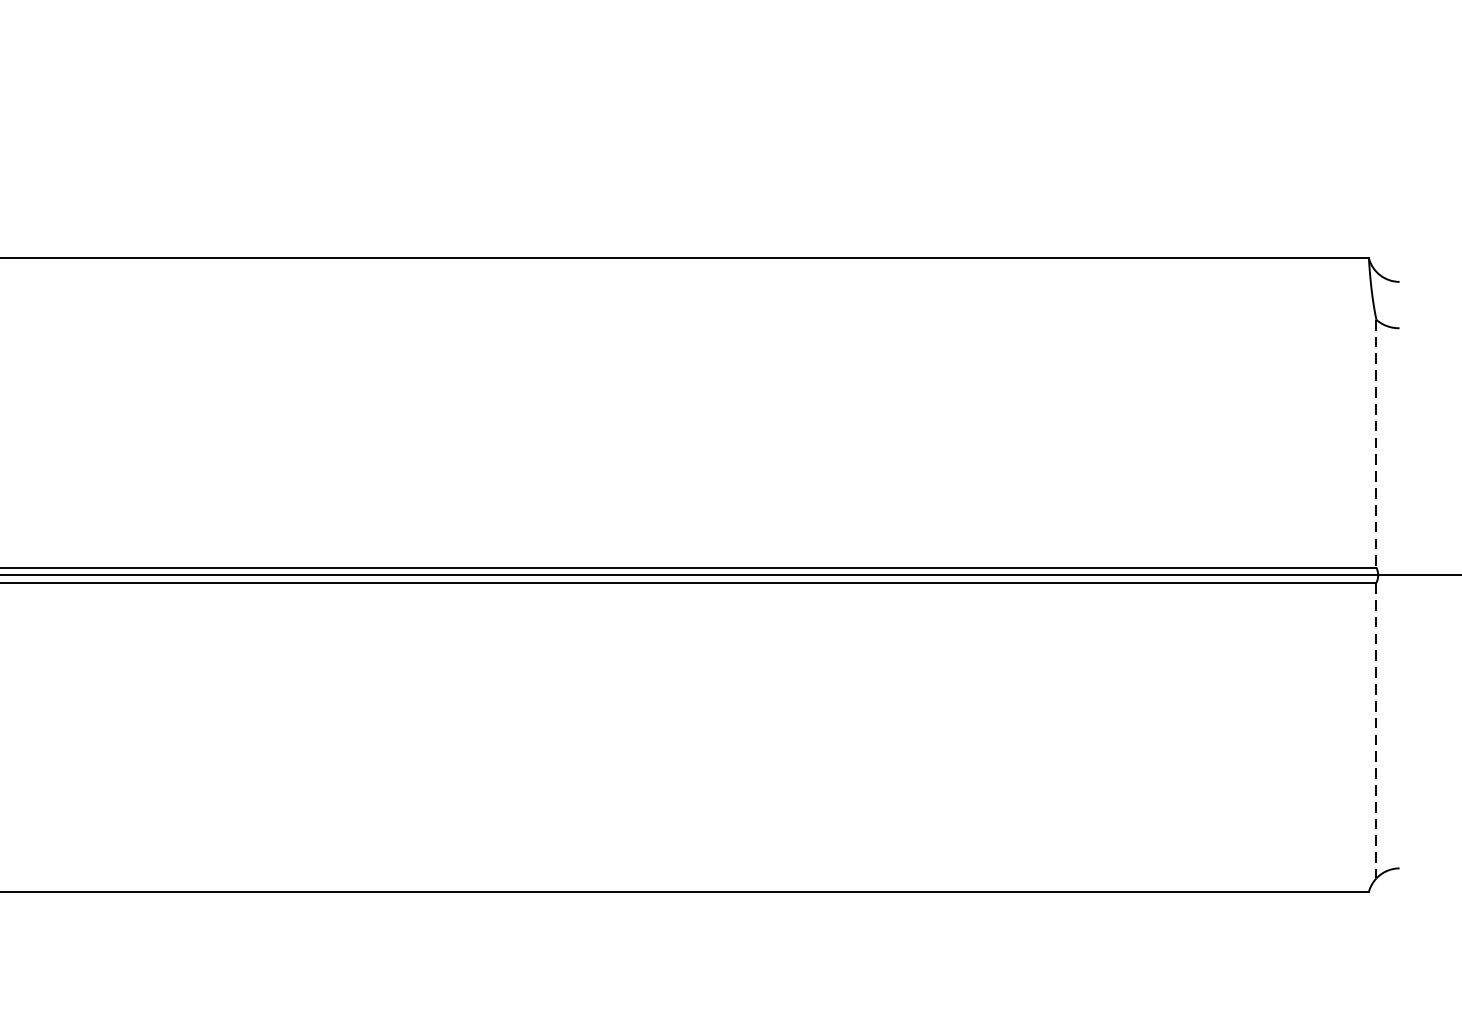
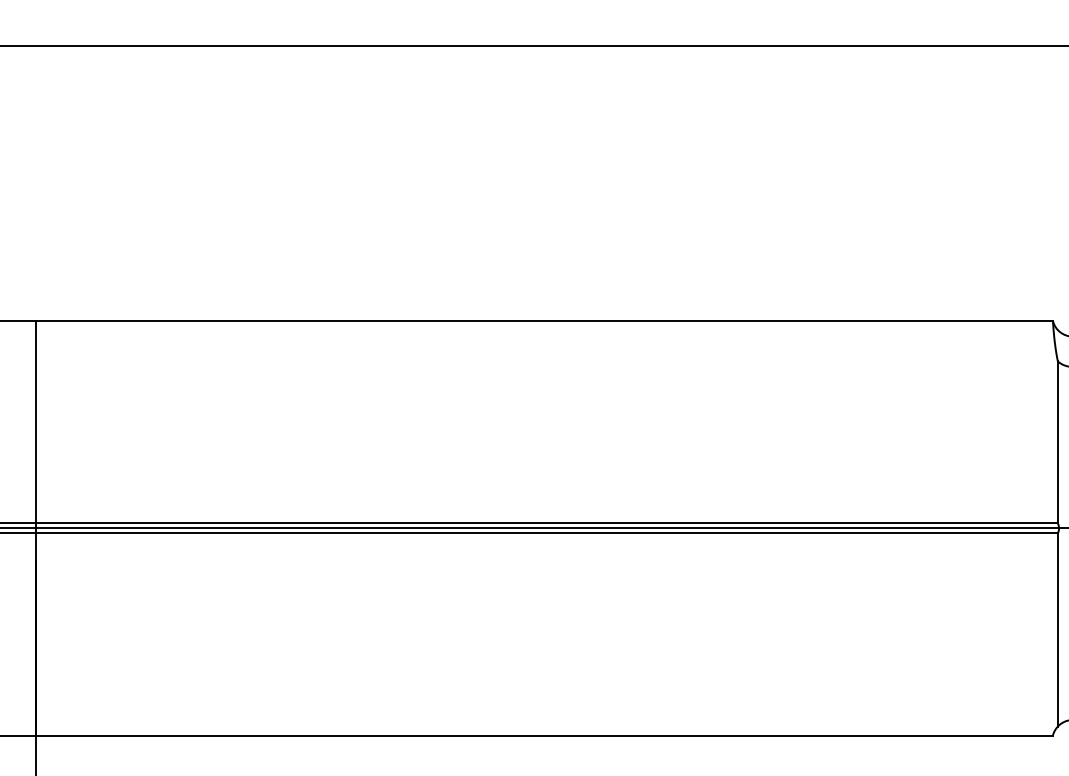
line: (1375, 443) -> (1057, 442), dashed -> solid
line: (1375, 731) -> (1057, 630), dashed -> solid

